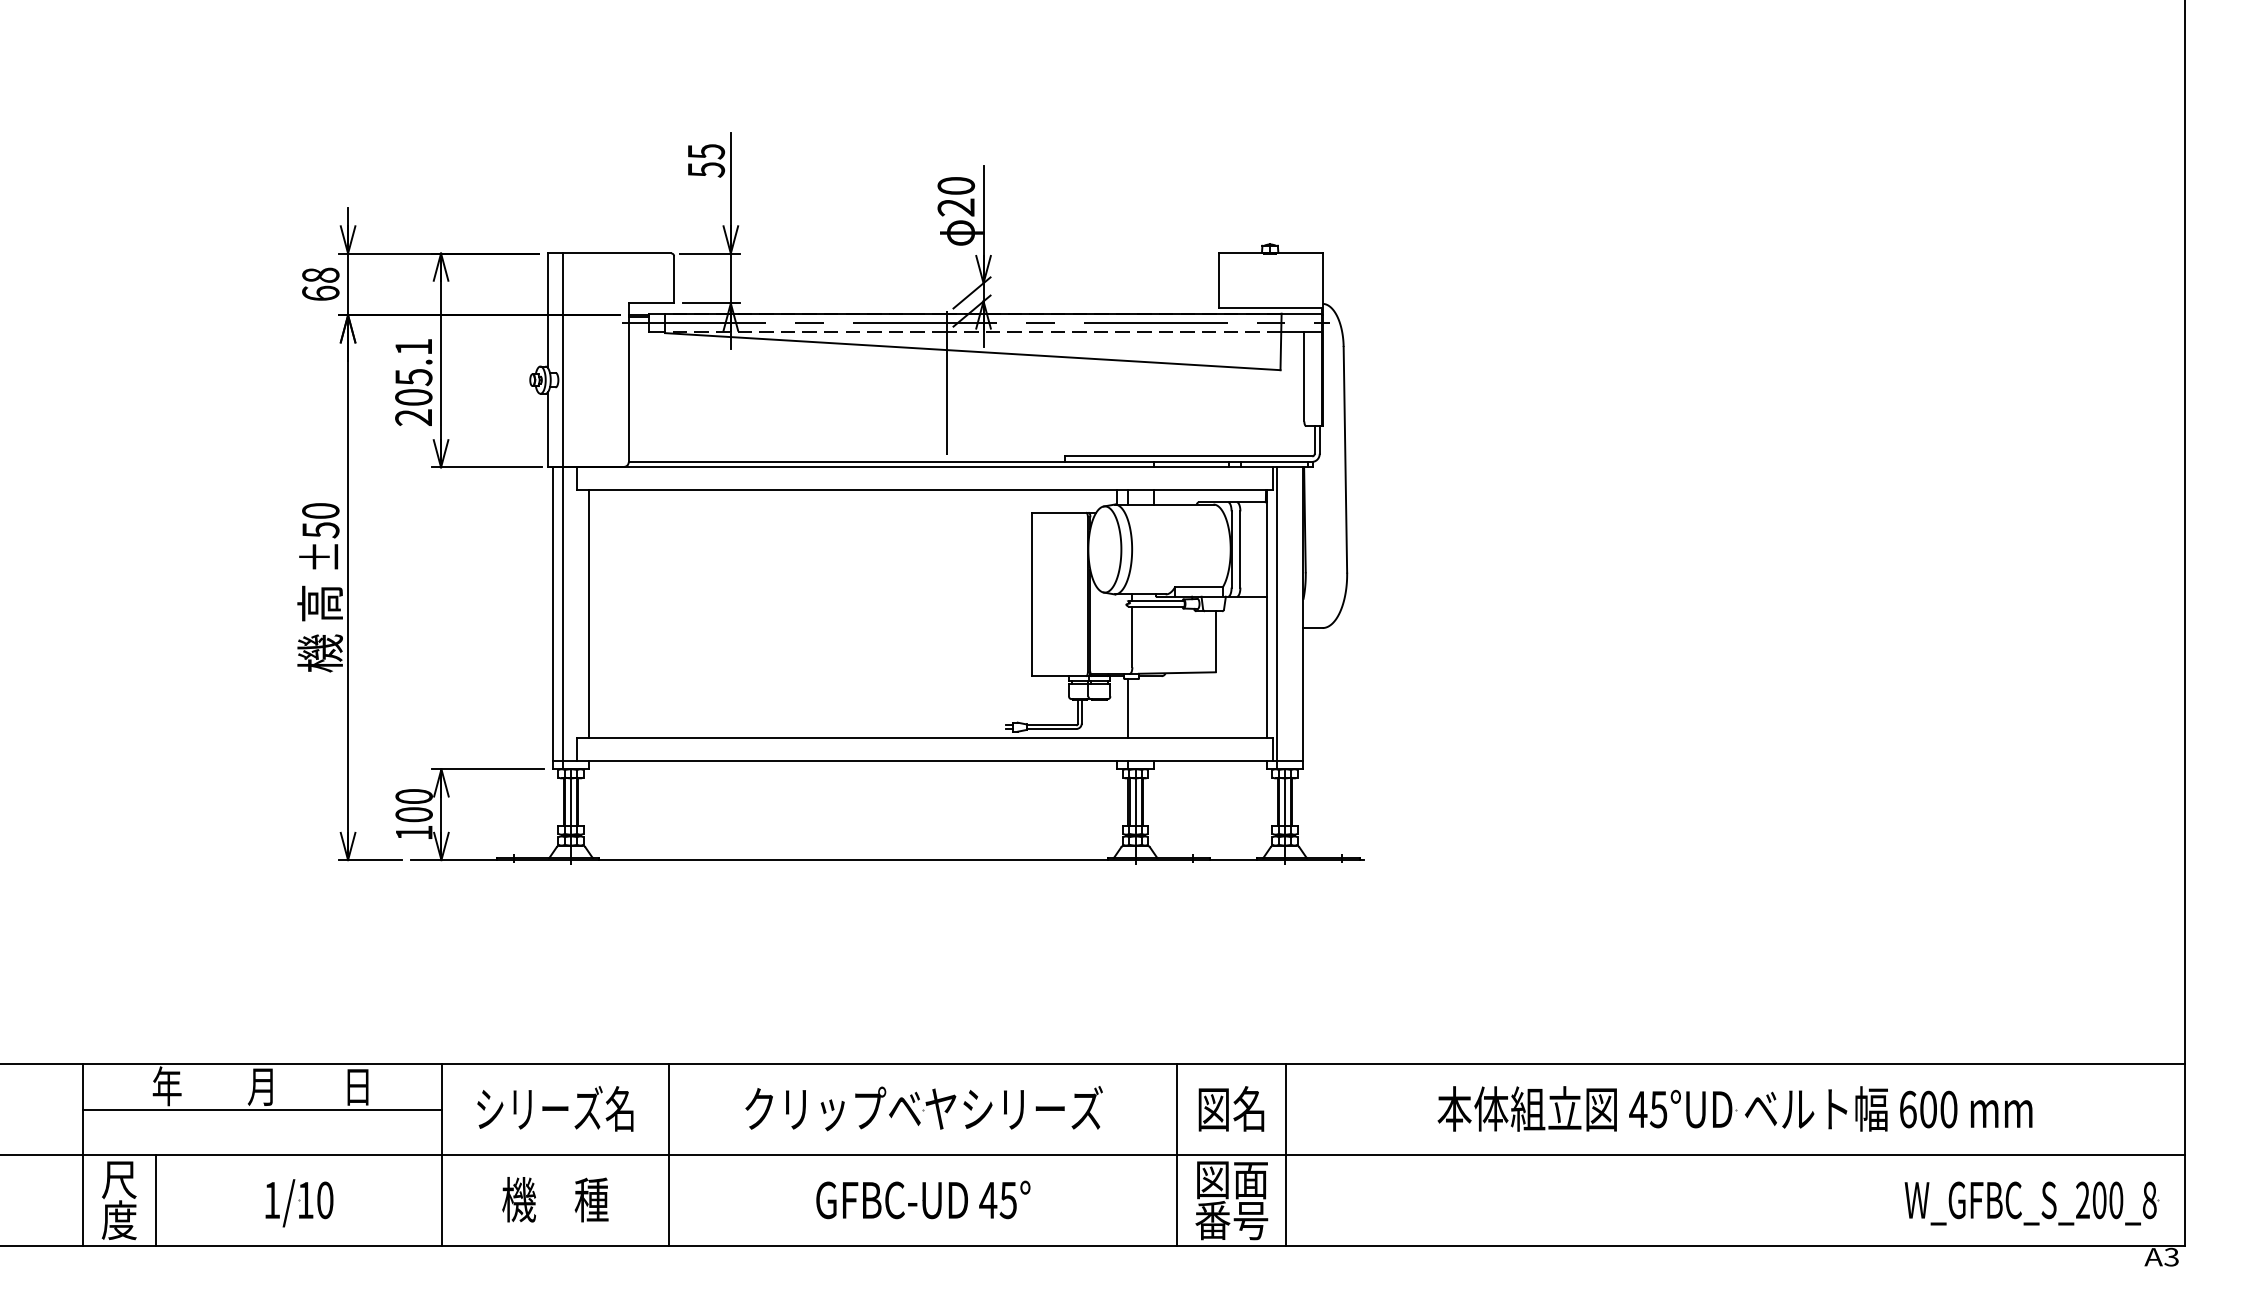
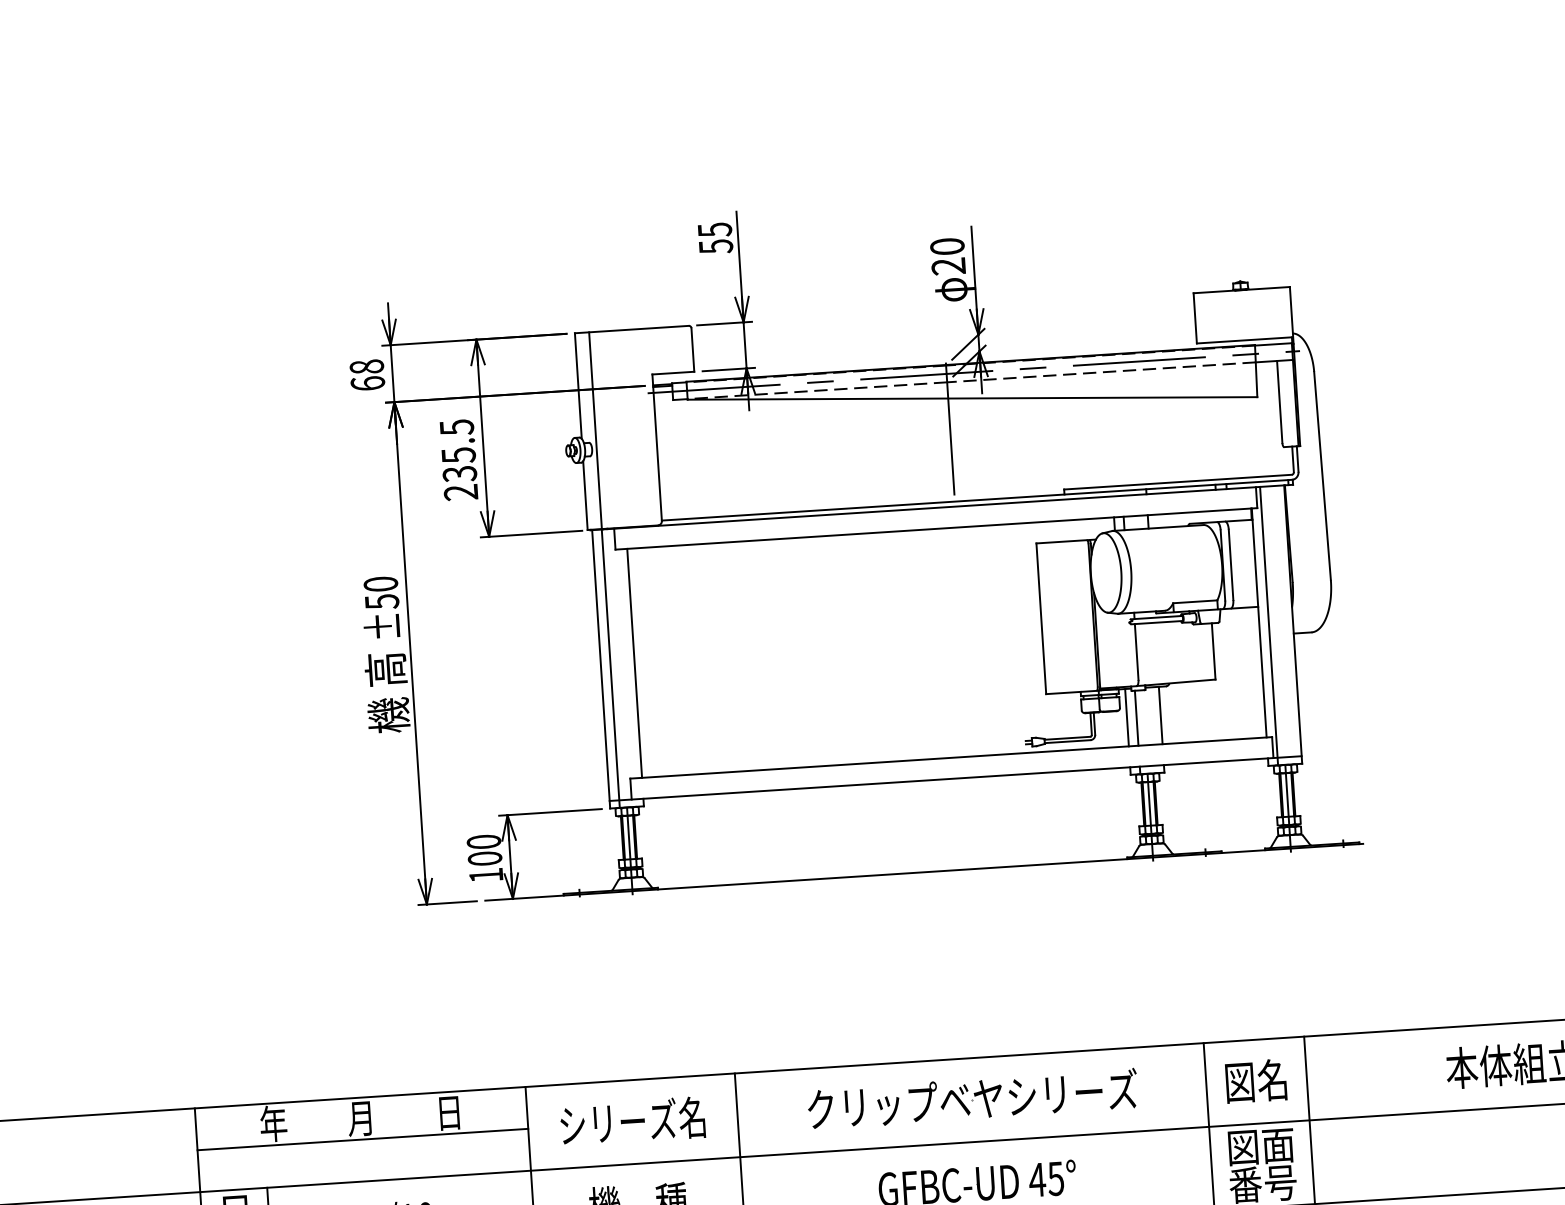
text: (413, 372) -> (458, 450), 205.1 -> 235.5
line: (1117, 707) -> (1127, 717), added
line: (1153, 707) -> (1160, 715), added

